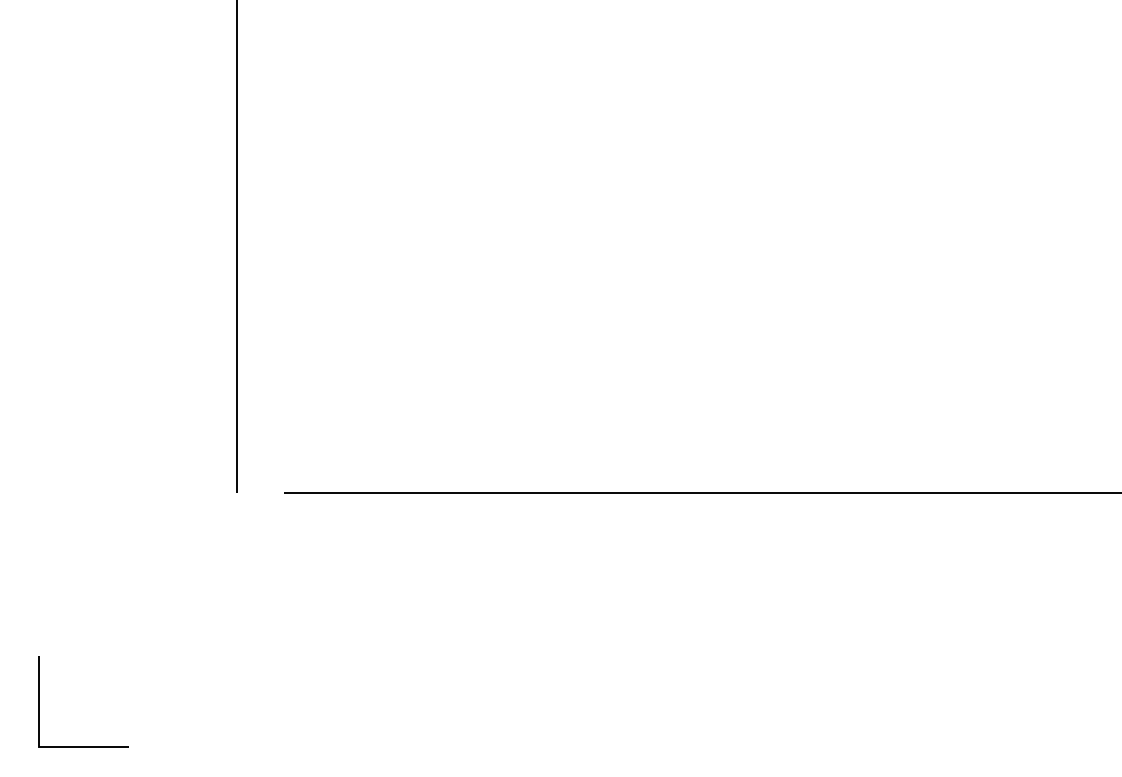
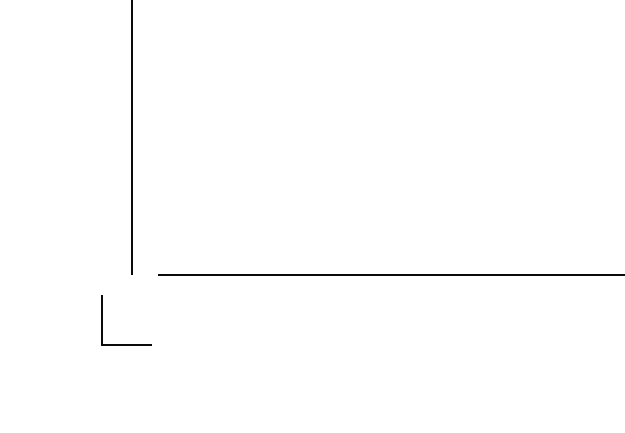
line: (40, 702) -> (102, 320), moved

